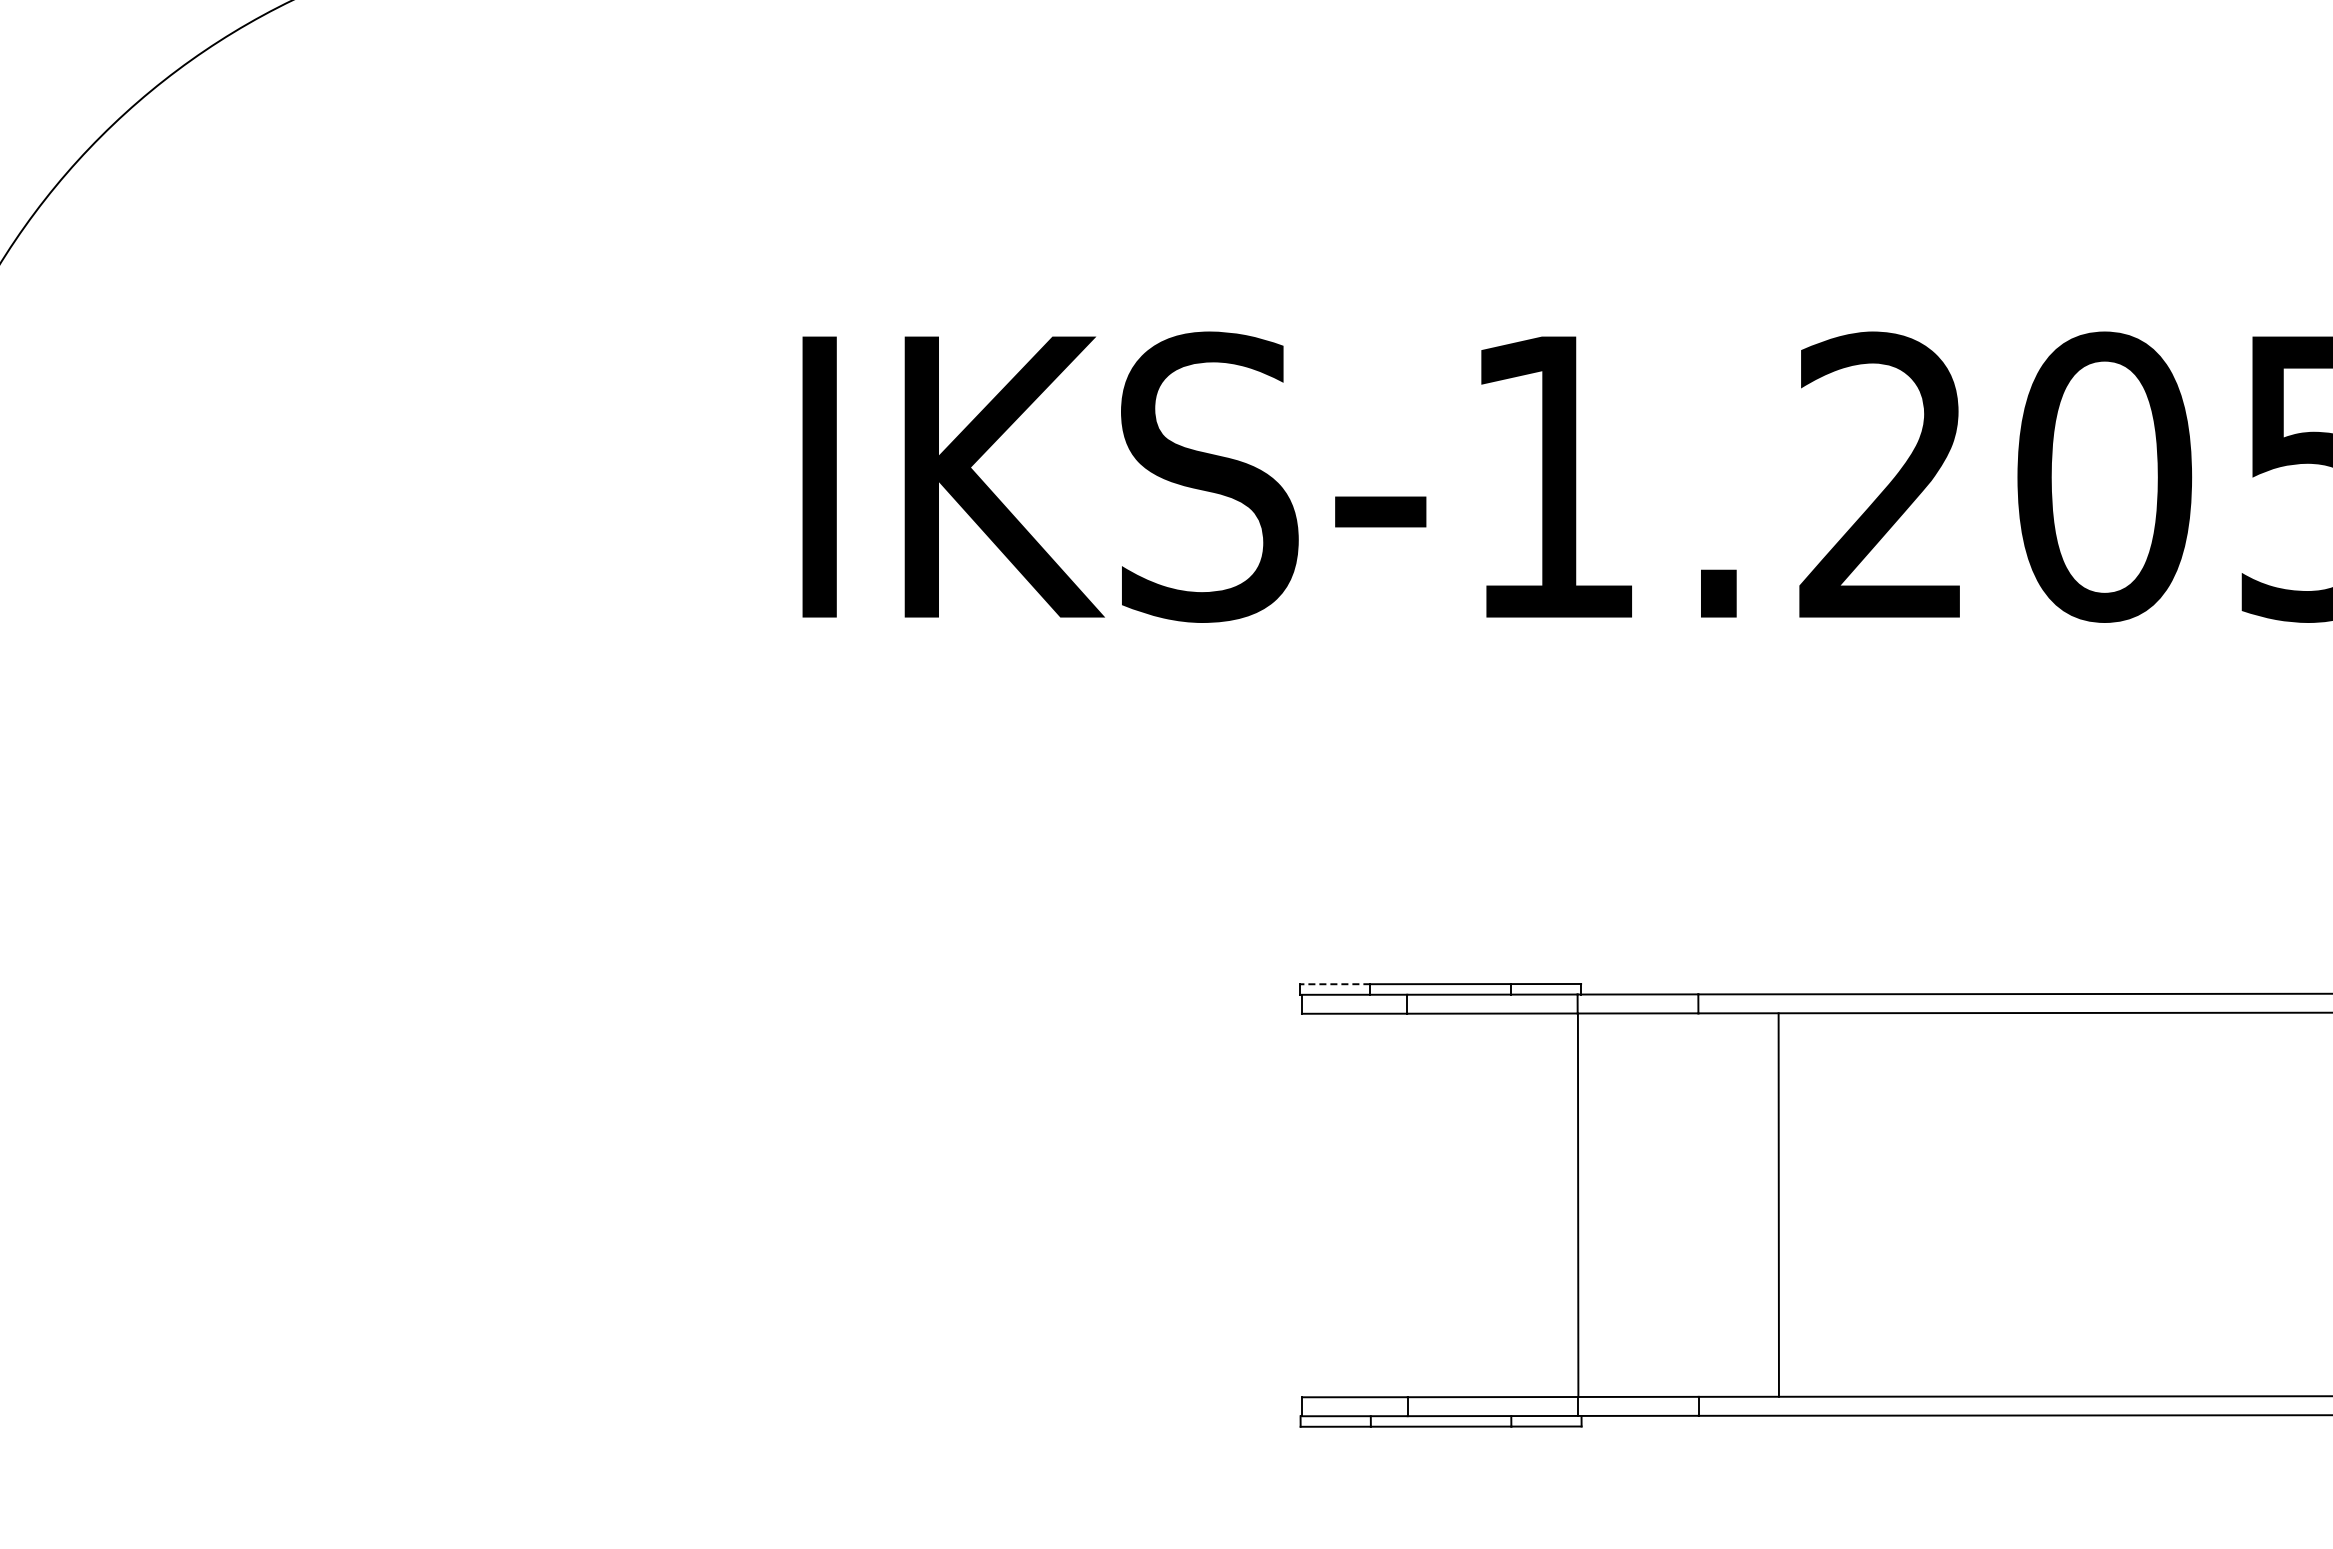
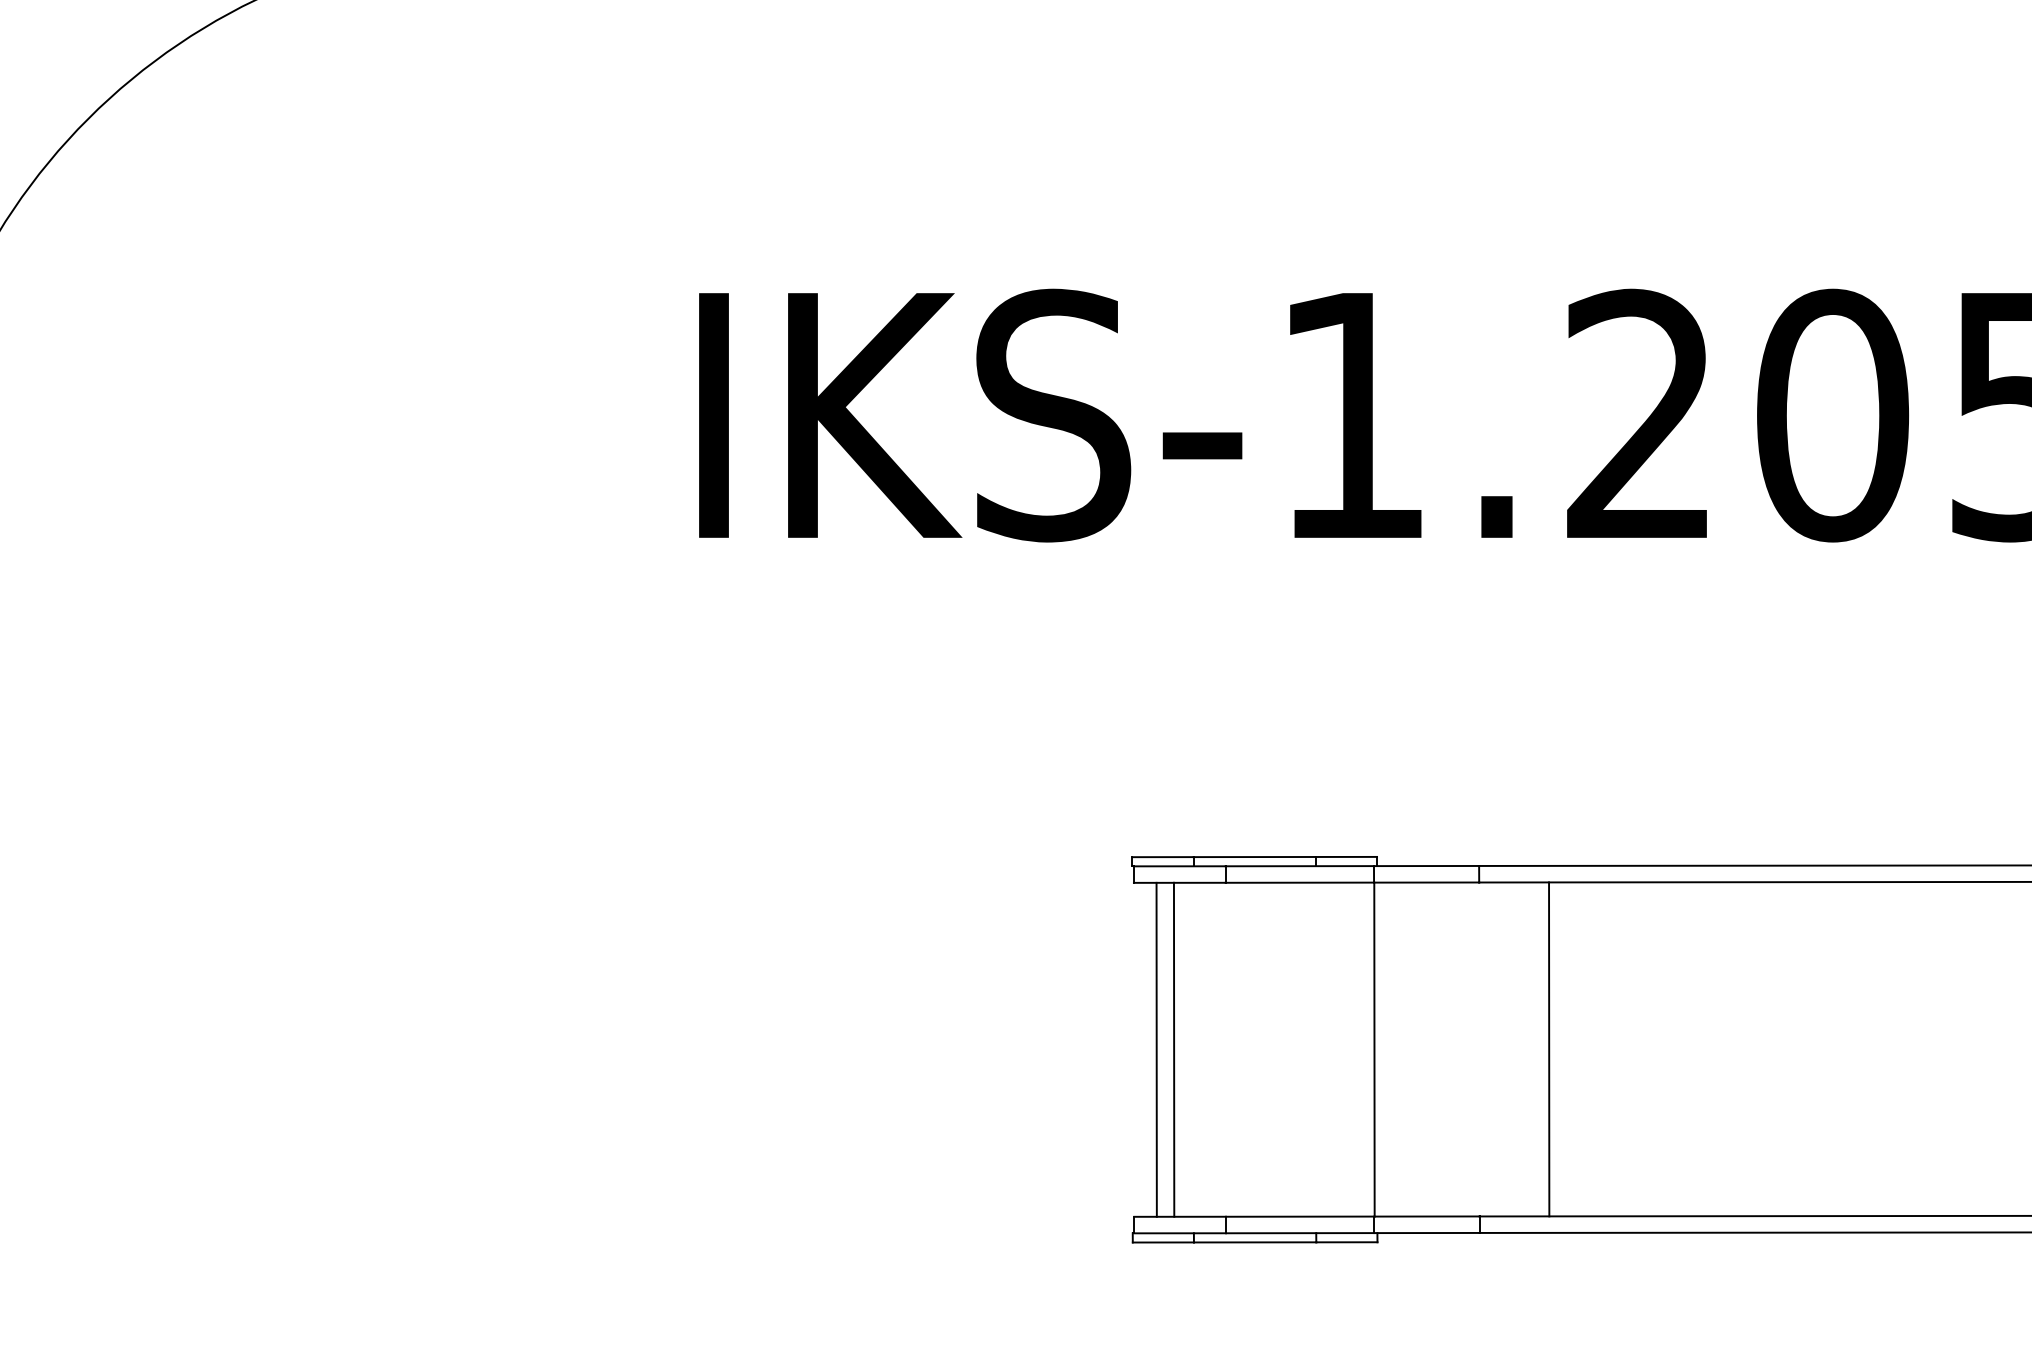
line: (1334, 984) -> (1162, 857), dashed -> solid
line: (1327, 1205) -> (1156, 1049), added
line: (1347, 1205) -> (1173, 1049), added

